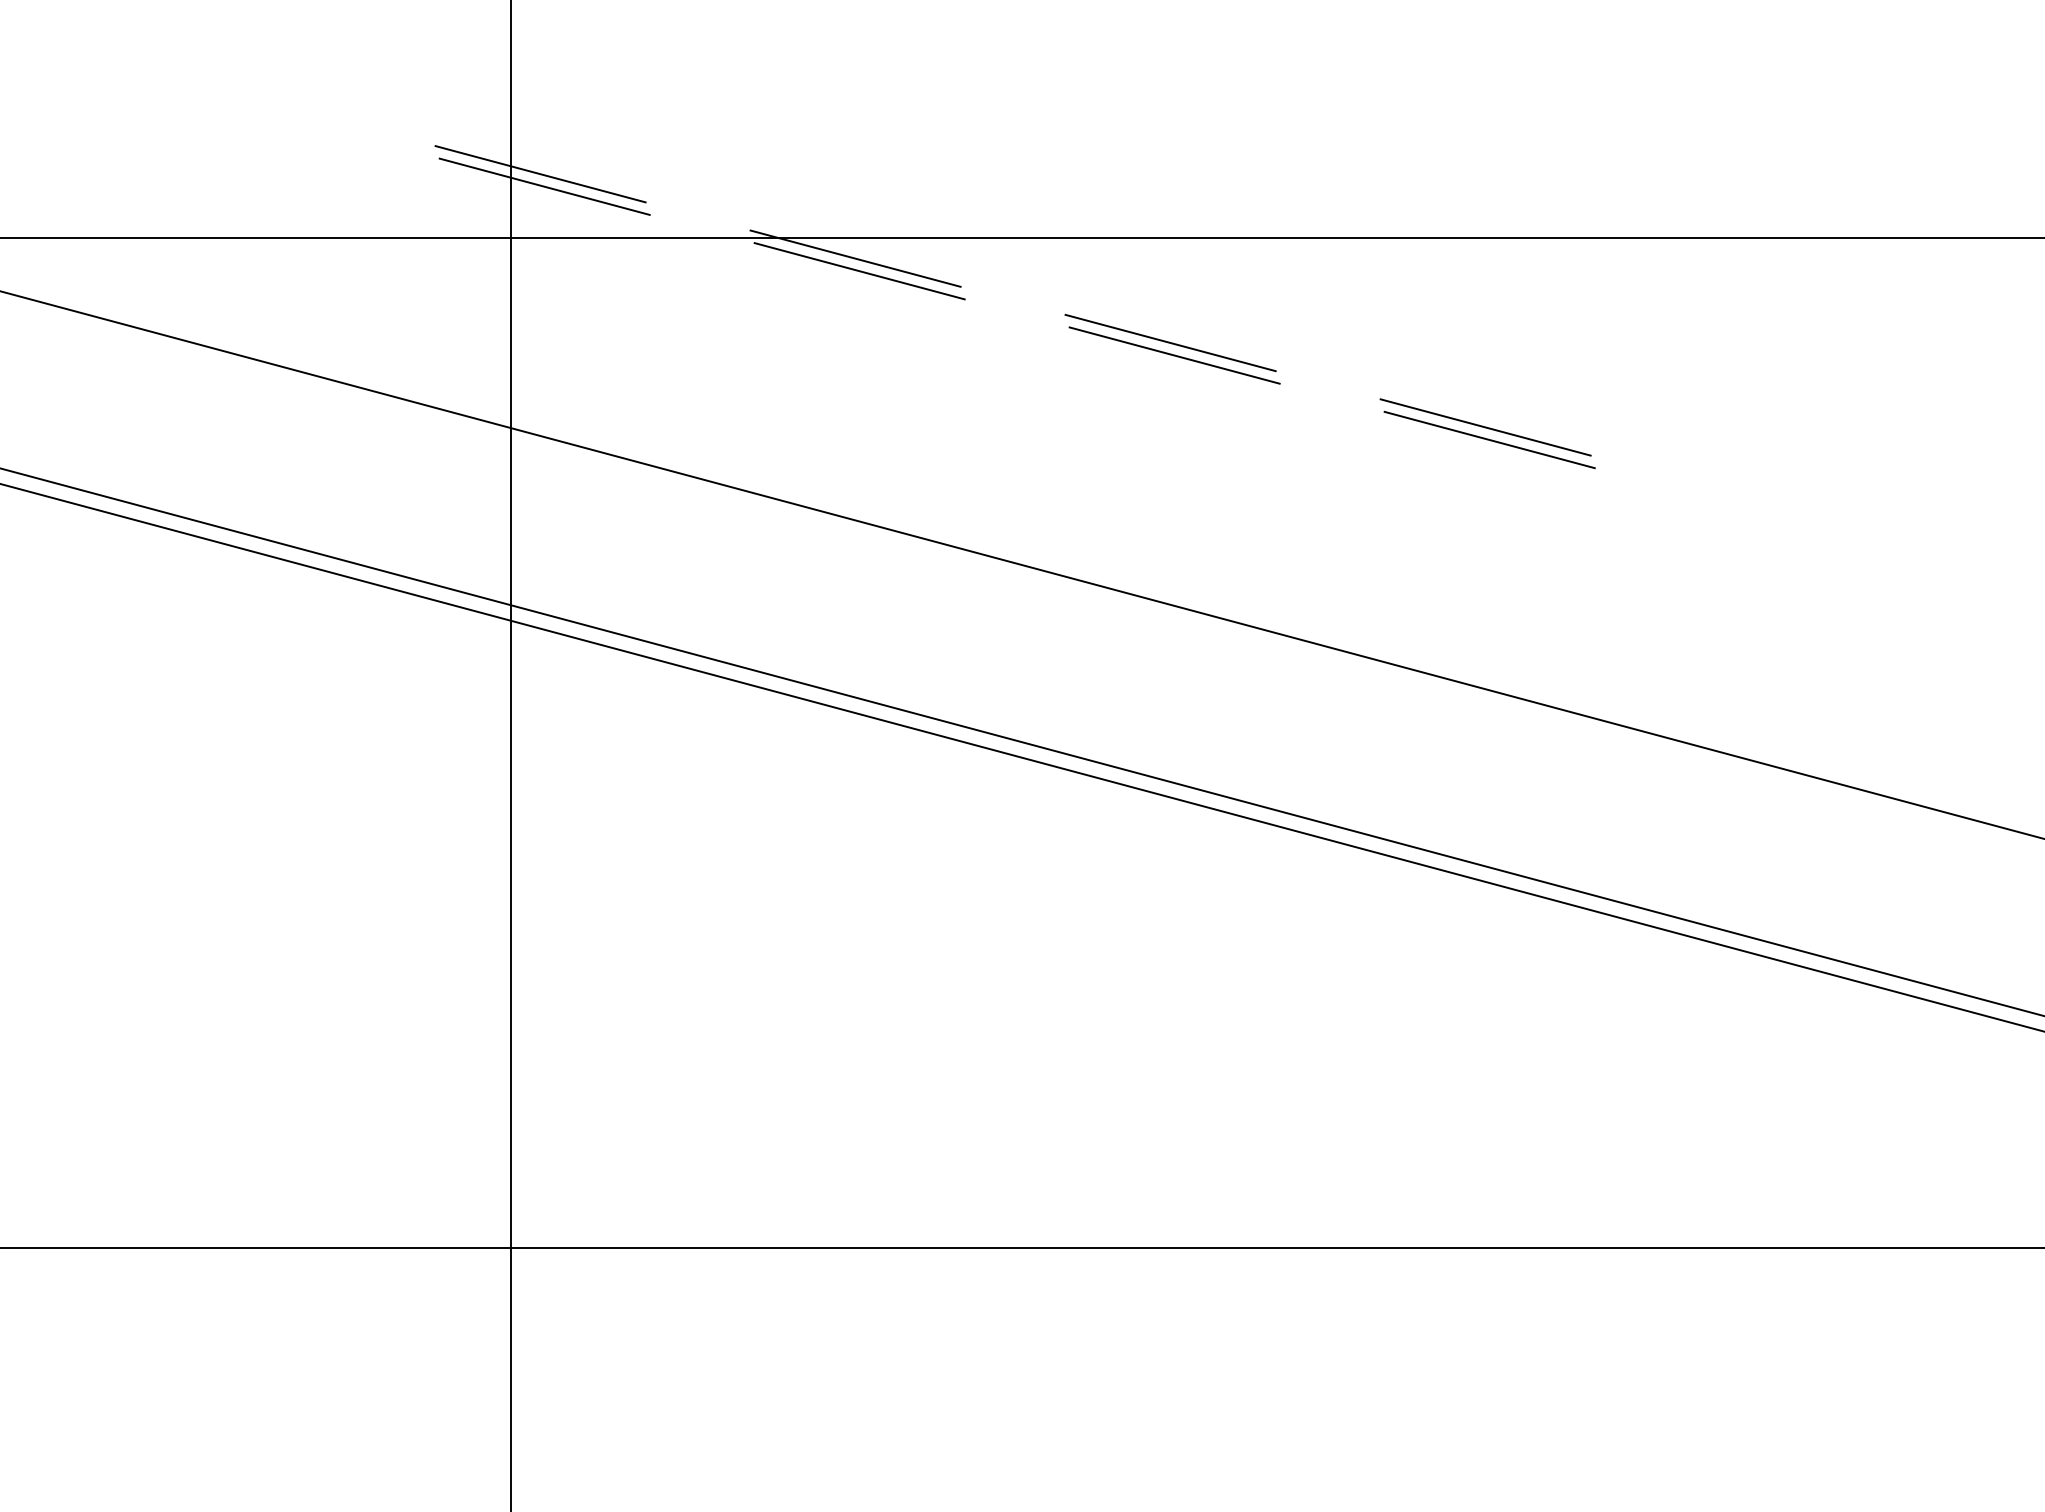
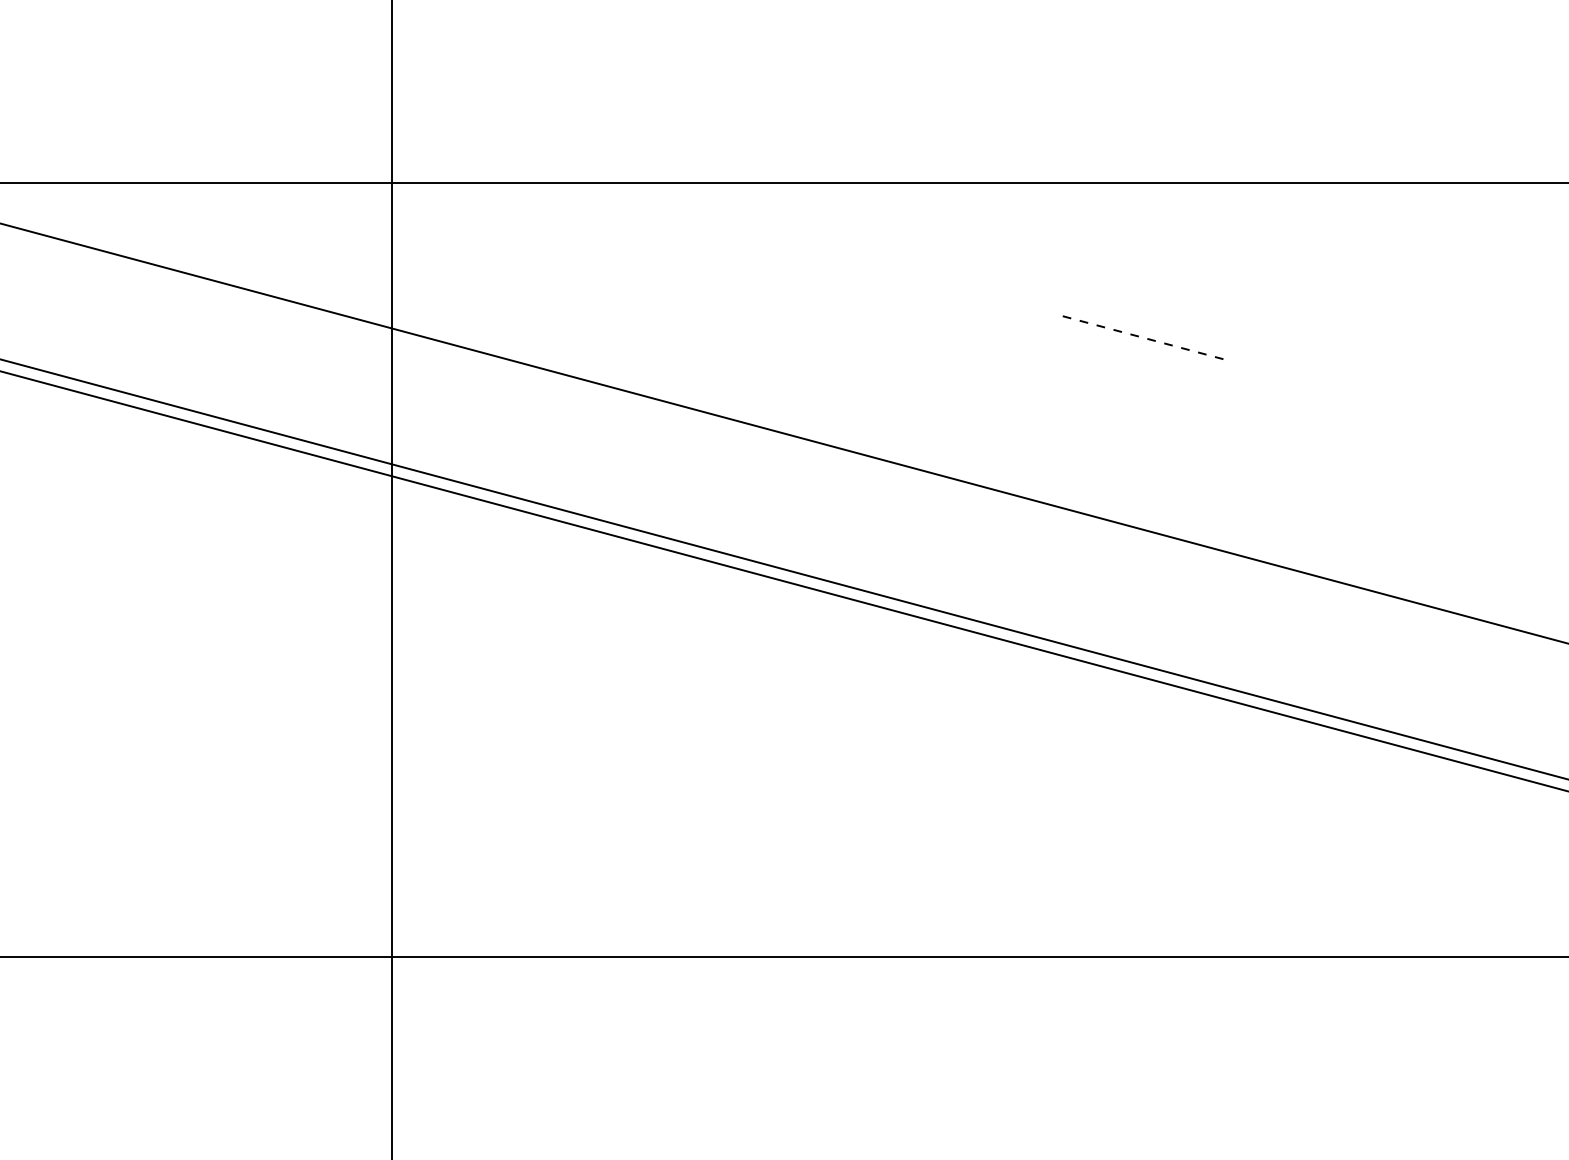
line: (540, 174) -> (414, 133), removed
line: (544, 186) -> (417, 143), removed
line: (855, 258) -> (656, 198), removed
line: (859, 271) -> (659, 208), removed
line: (1170, 342) -> (898, 262), removed
line: (1174, 355) -> (901, 272), removed
line: (1485, 427) -> (1139, 328), removed
line: (1489, 440) -> (1142, 338), solid -> dashed

